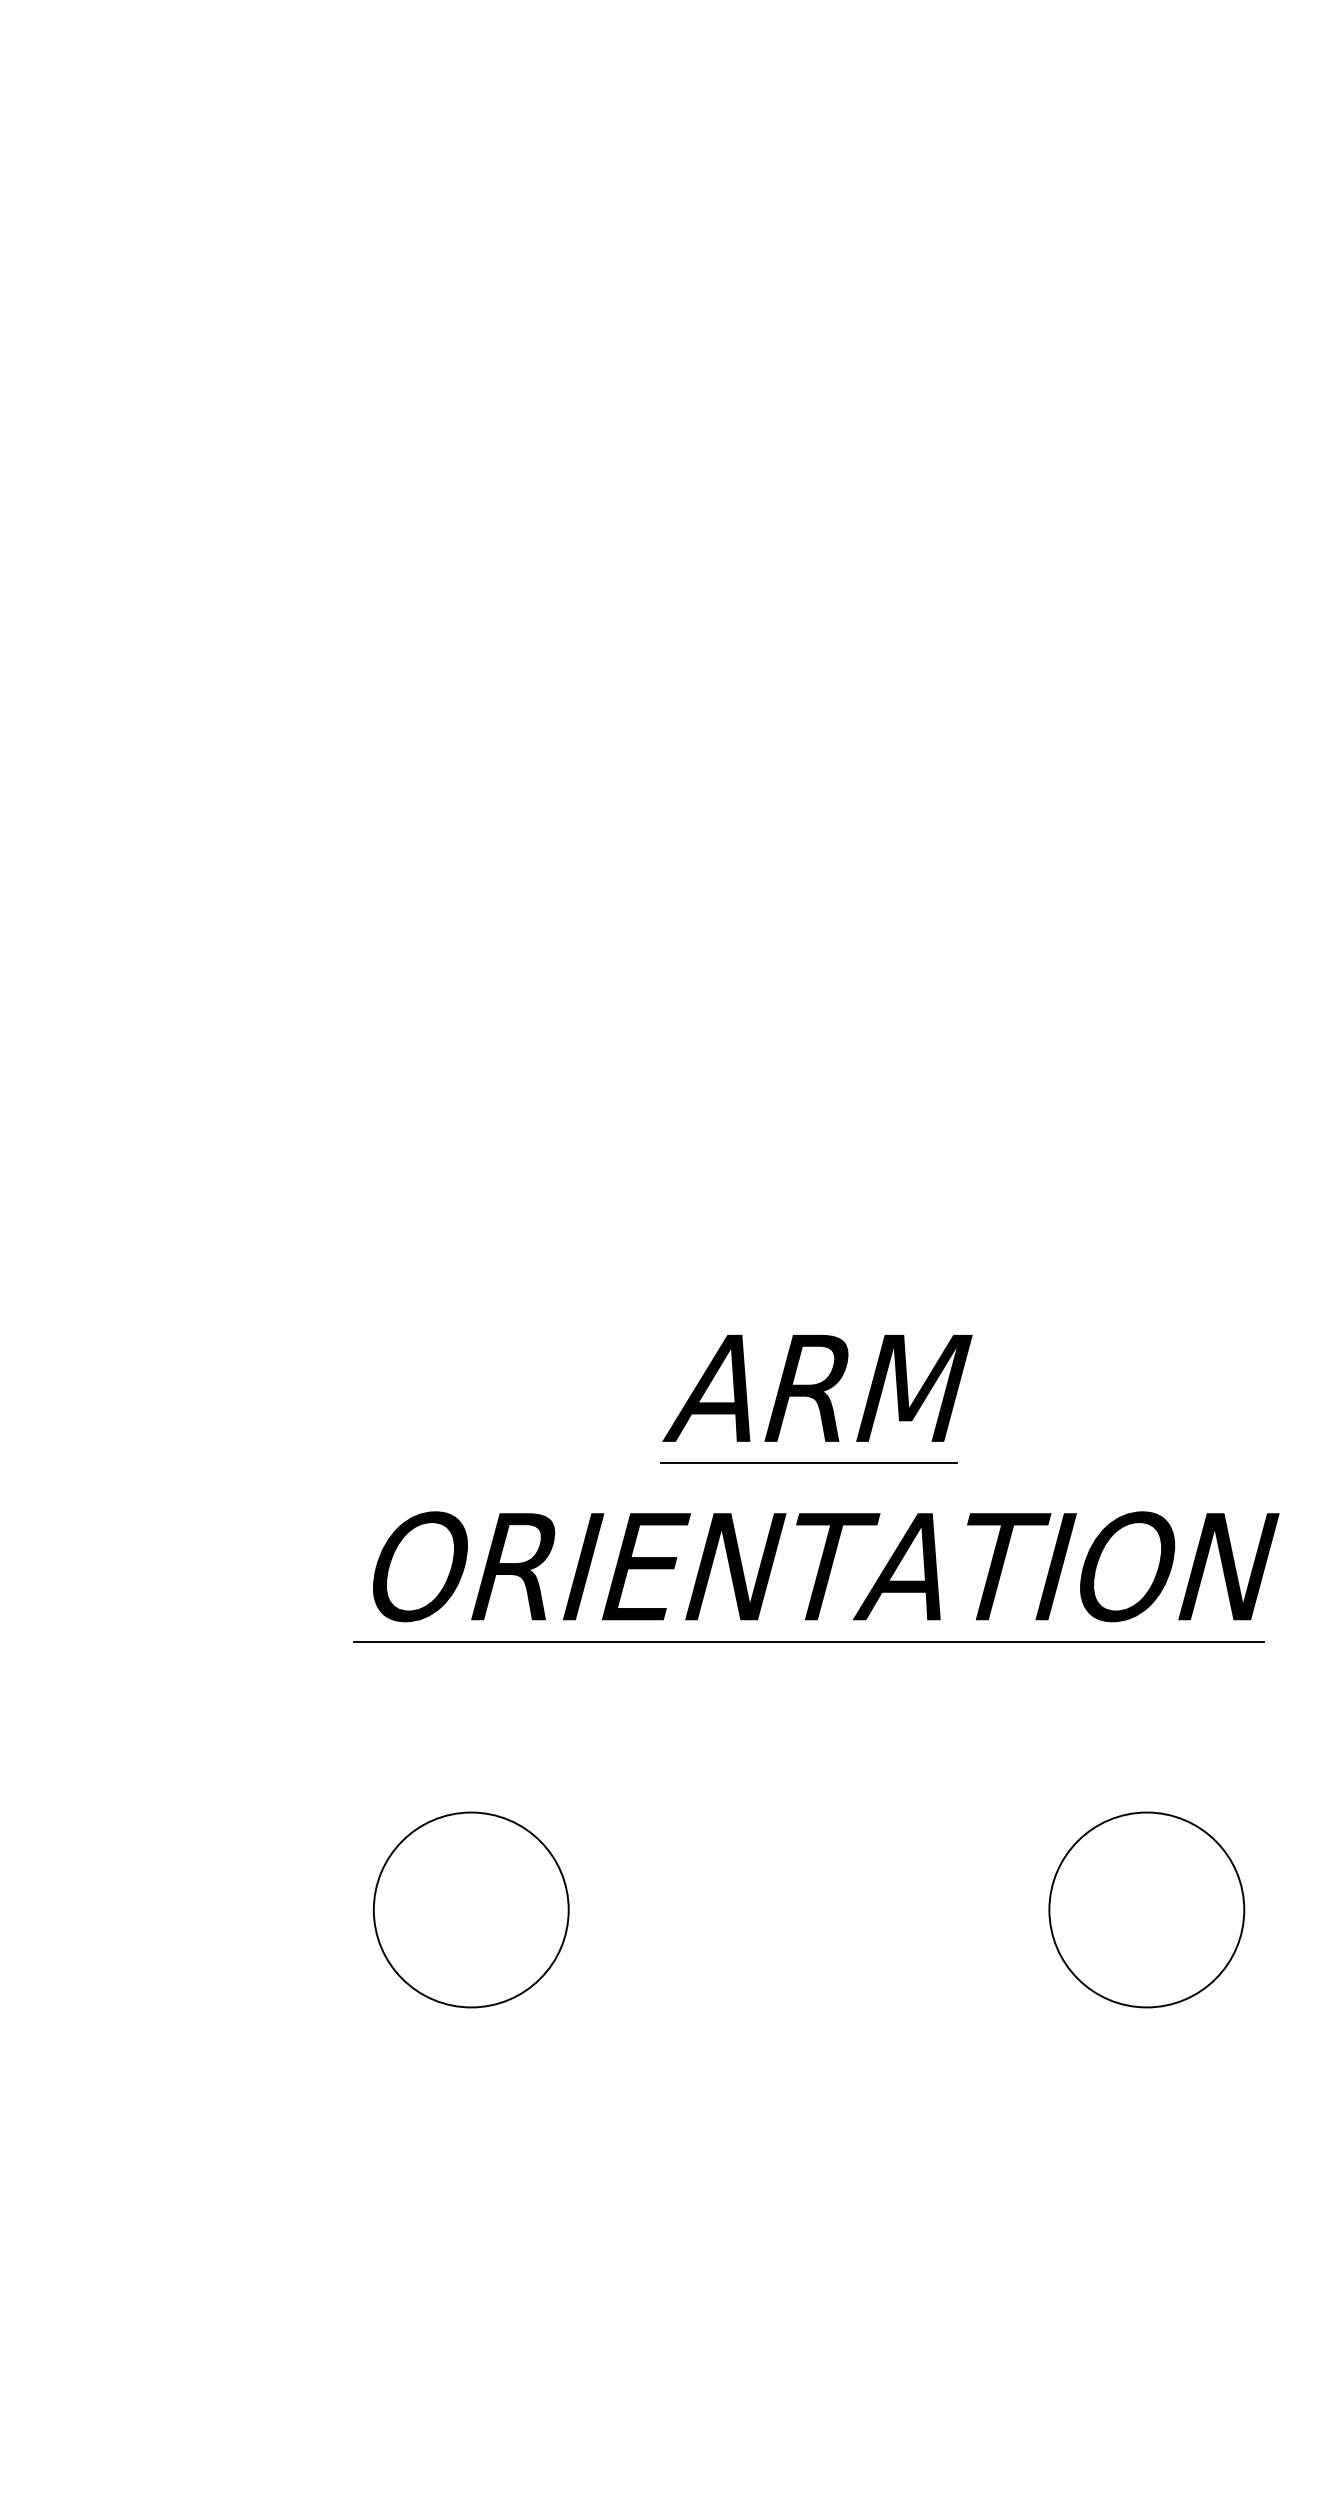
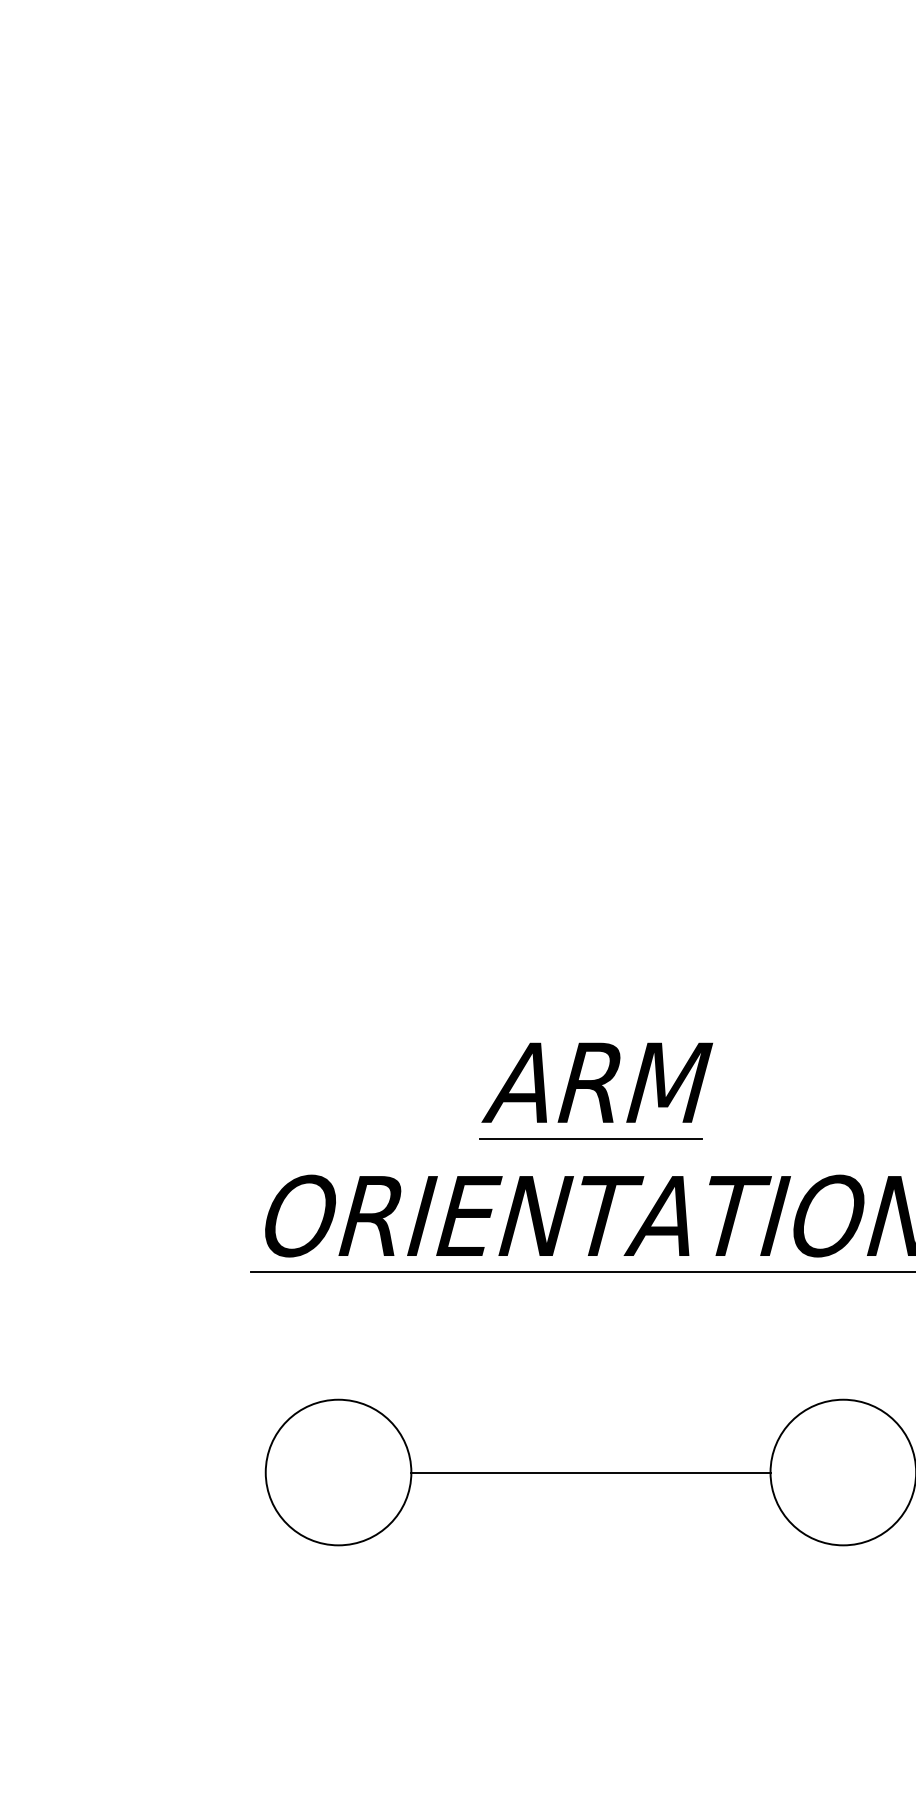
line: (808, 1909) -> (590, 1472), added

